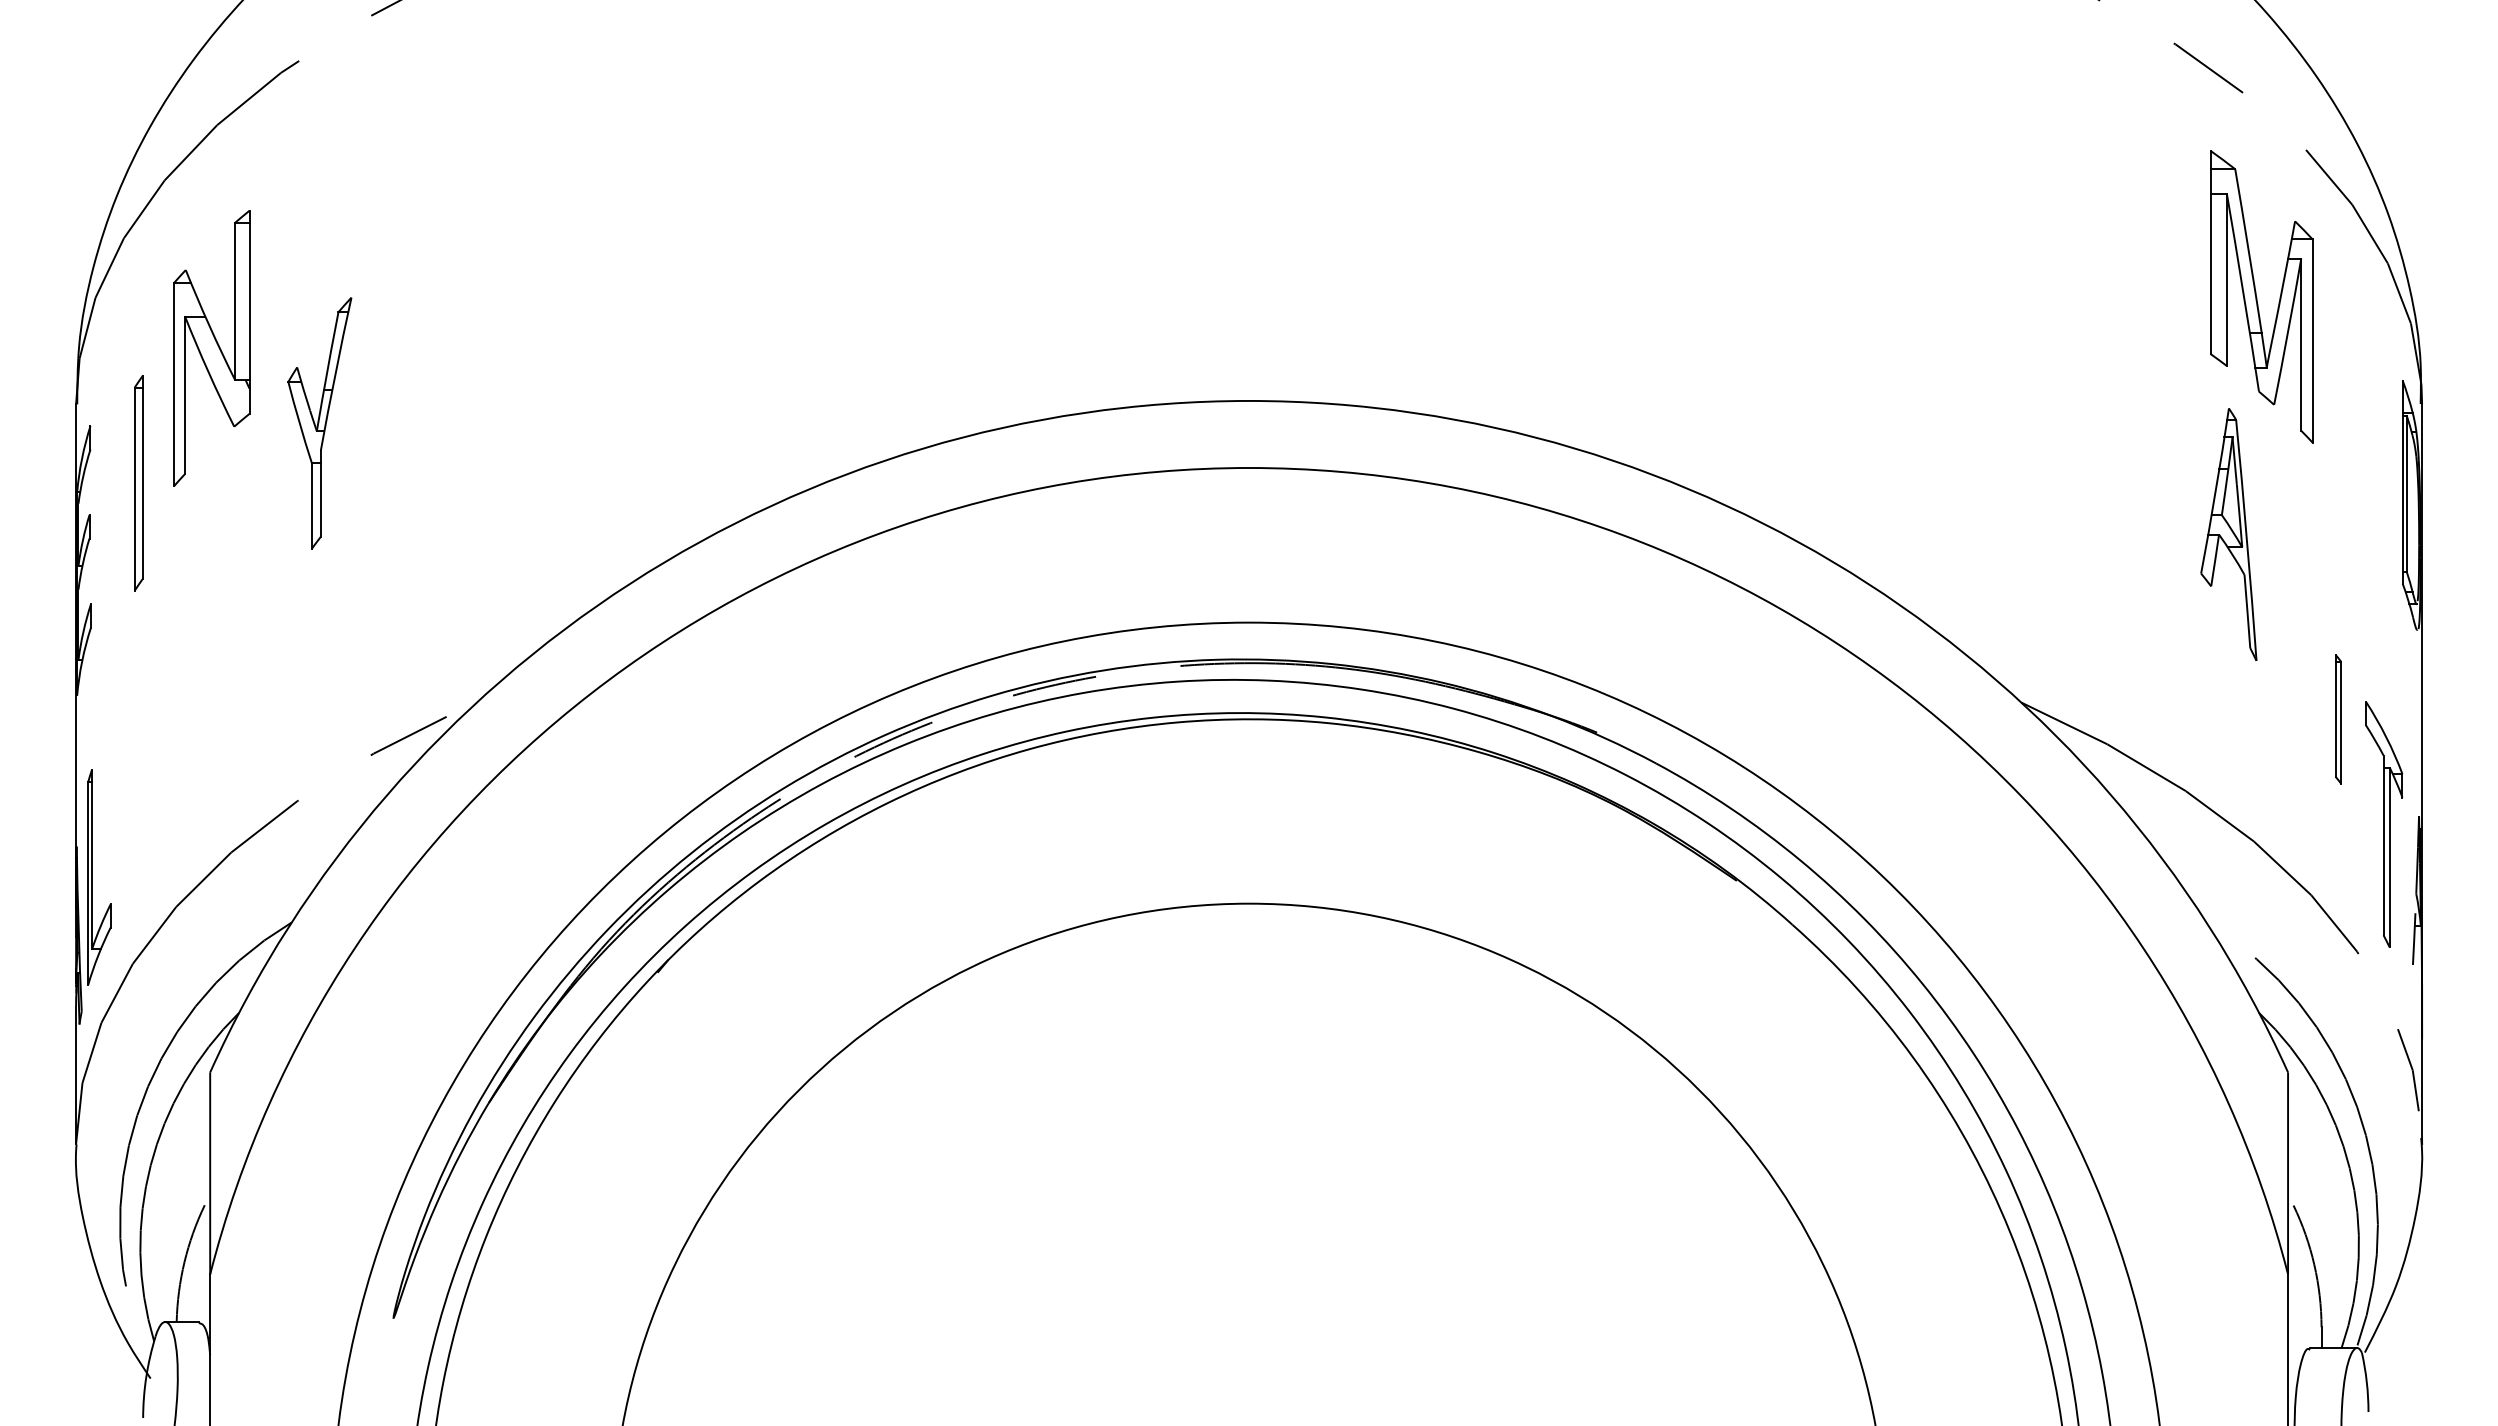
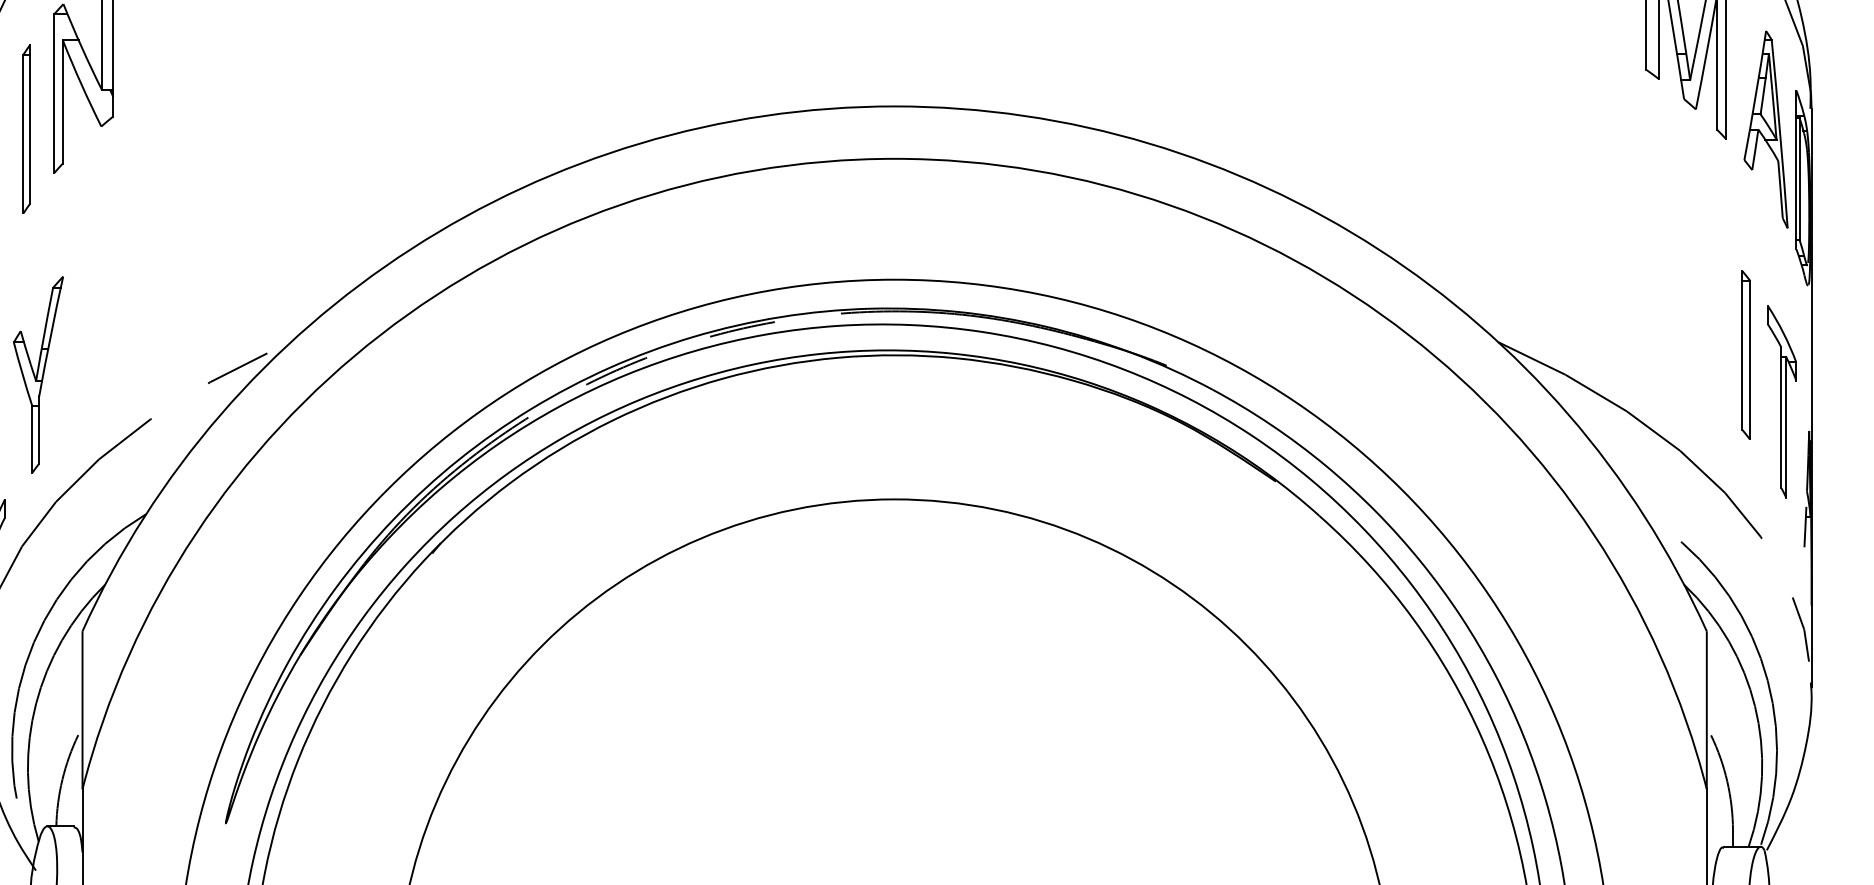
part: (319, 423) -> (38, 374), moved
part: (138, 483) -> (26, 129), moved
part: (2228, 534) -> (1765, 129), moved
part: (2338, 719) -> (1746, 355), size x1.67
part: (2384, 824) -> (1782, 401), moved

